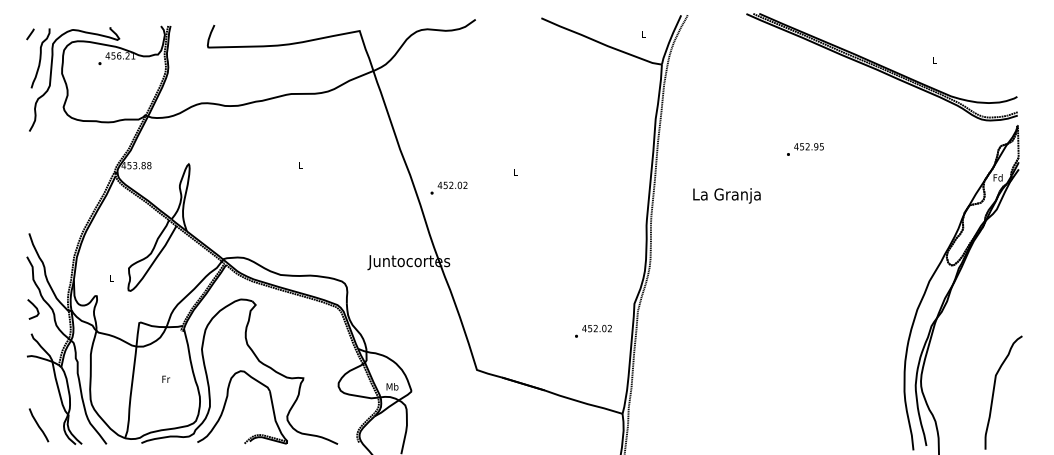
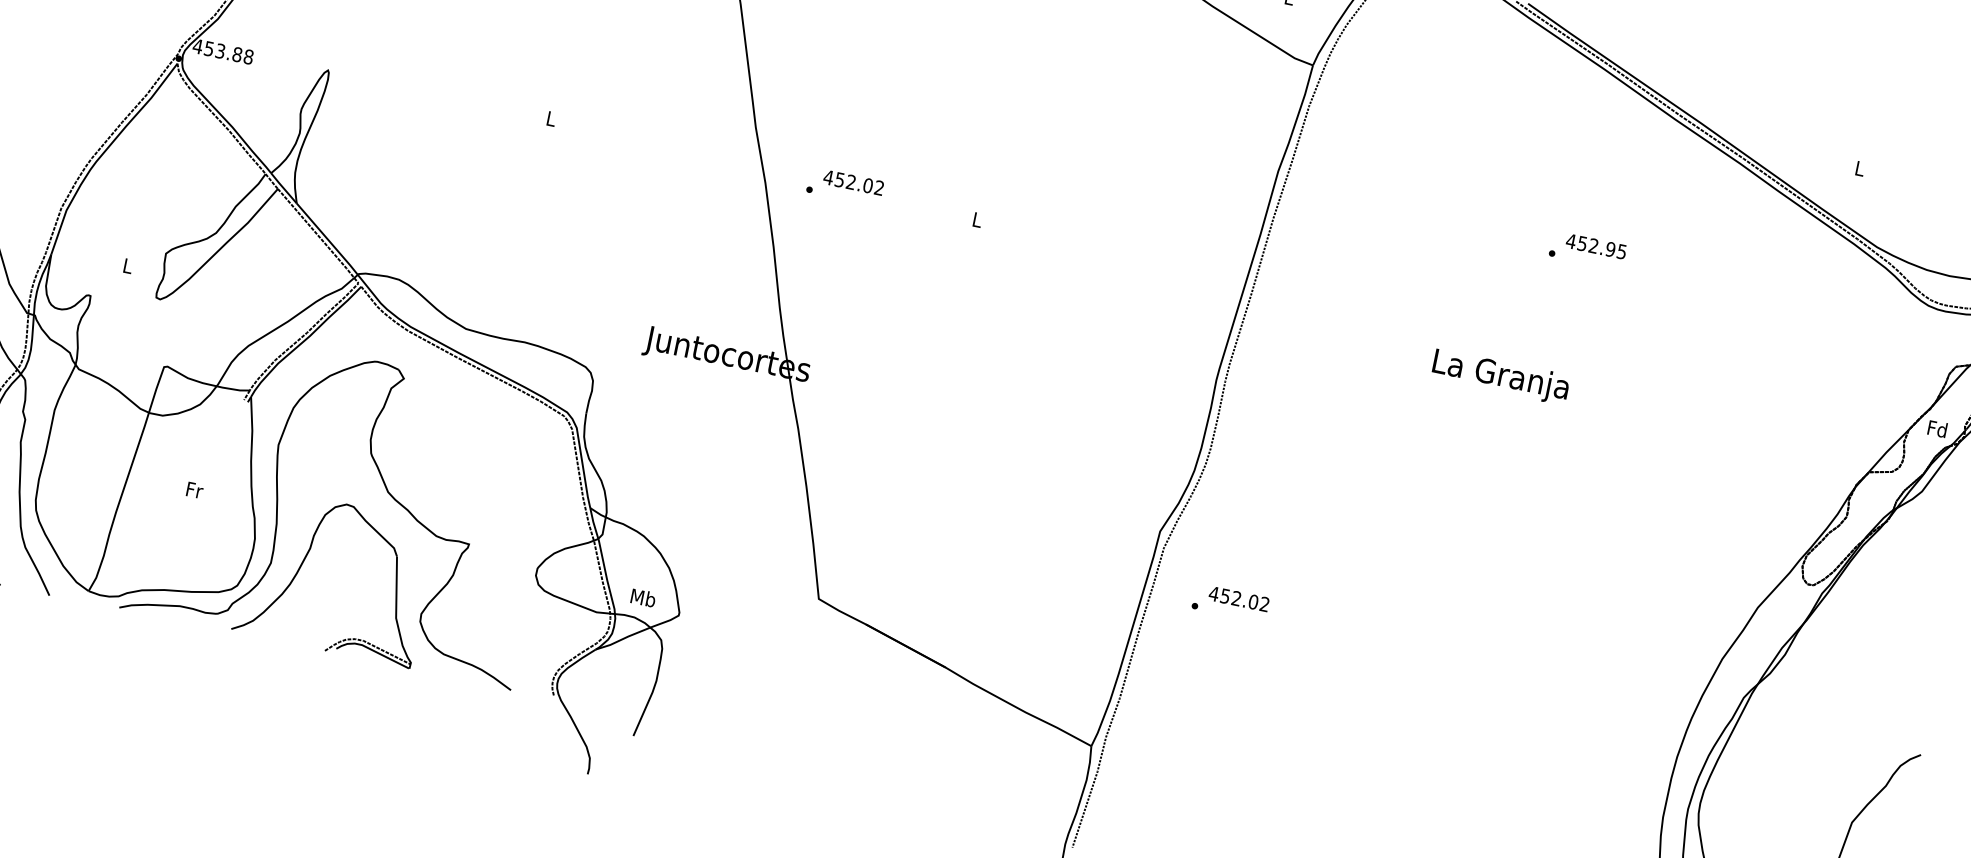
text: (805, 149) -> (1588, 250), moved
text: (448, 187) -> (844, 185), moved
text: (726, 195) -> (1499, 375), moved
text: (593, 330) -> (1231, 601), moved

